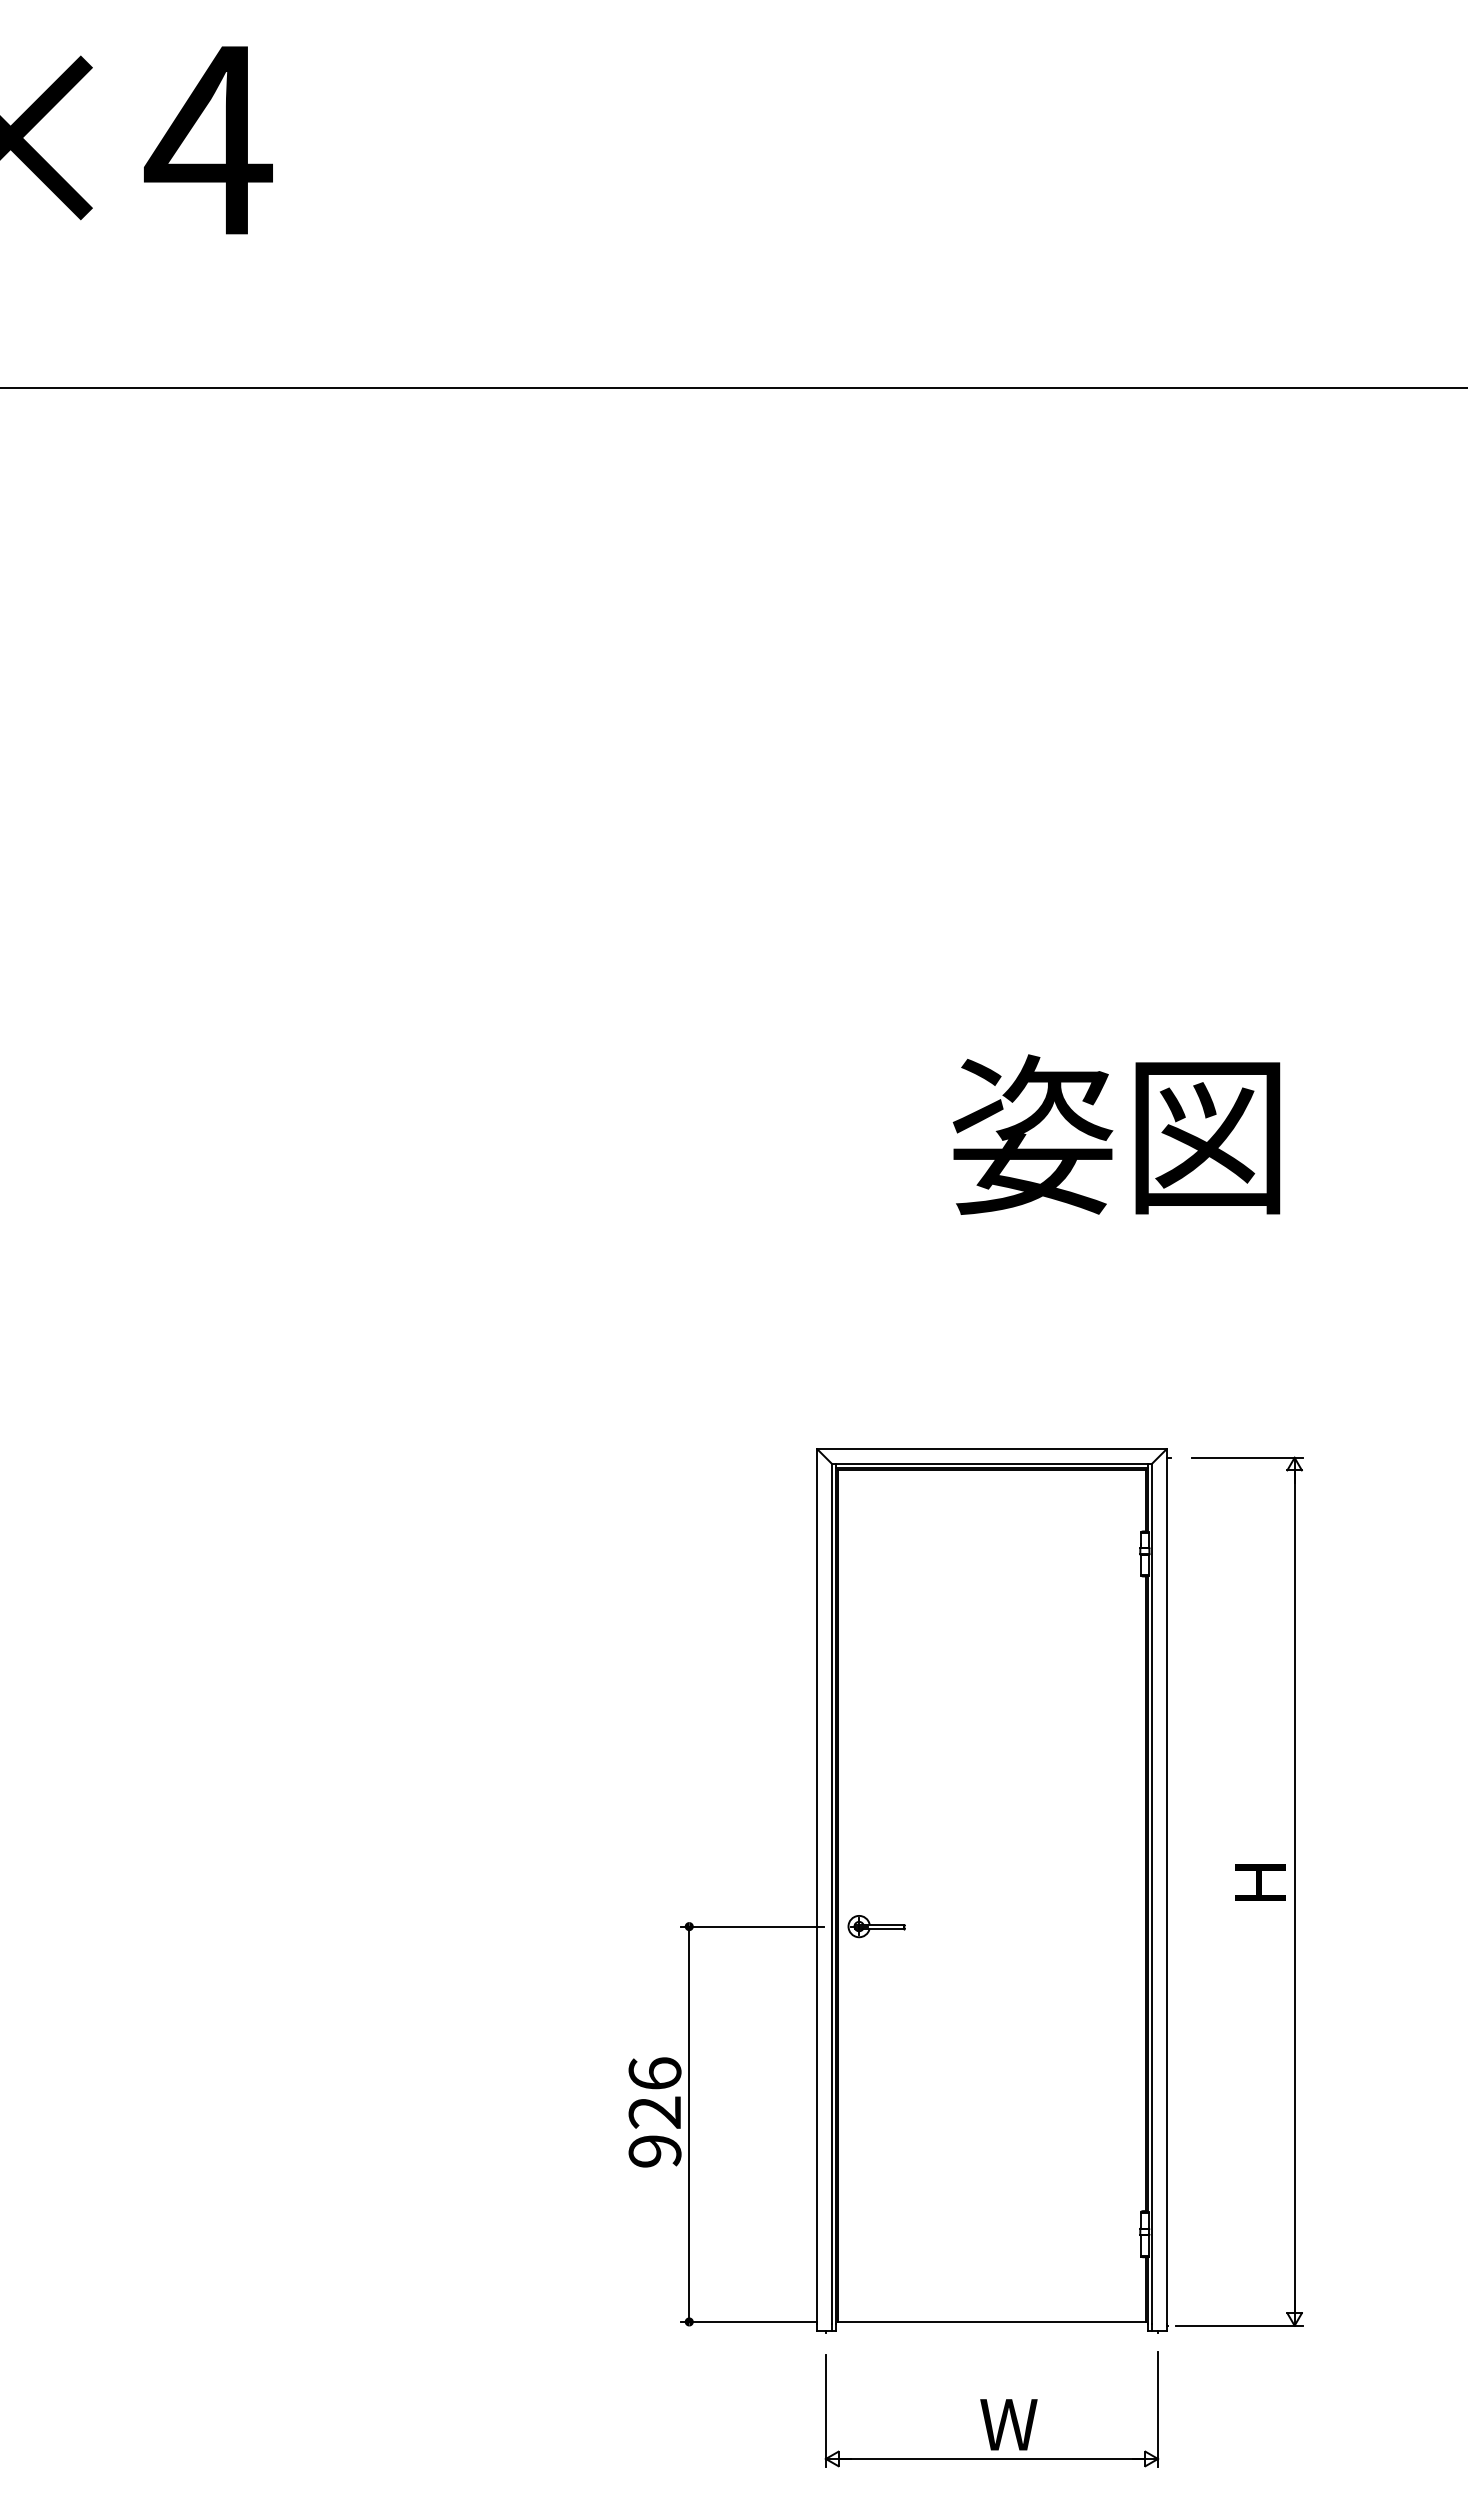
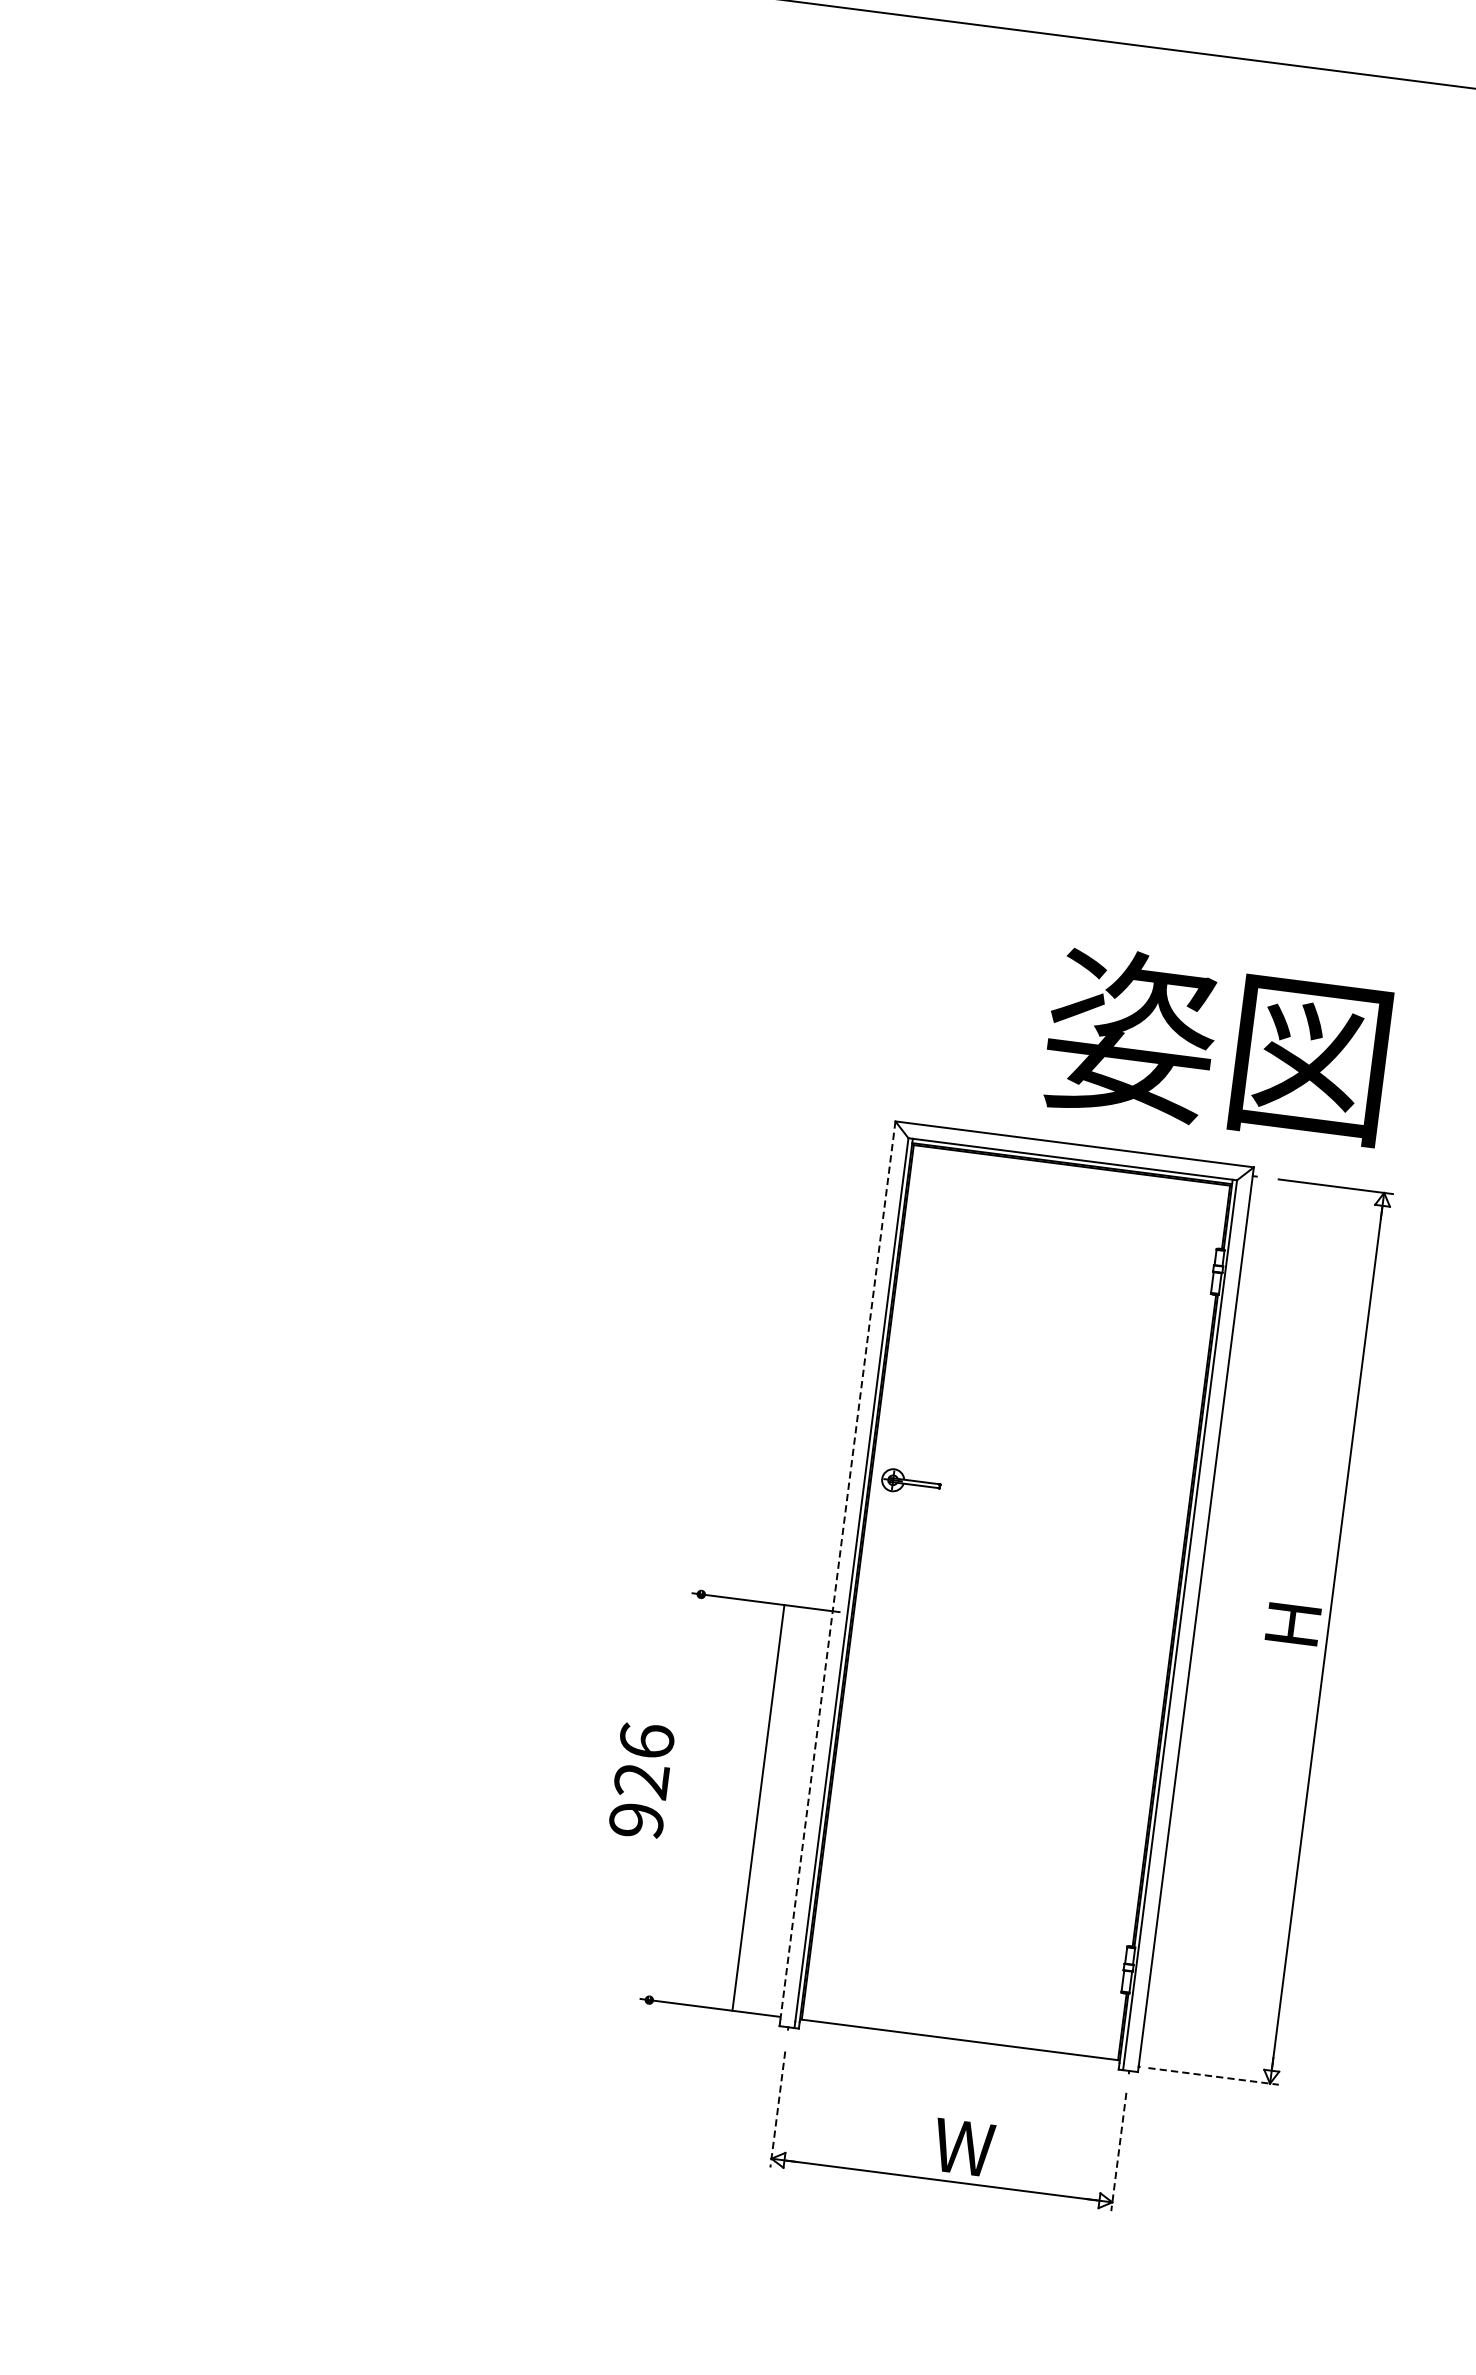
text: (1116, 1134) -> (1217, 1045), moved
line: (817, 1886) -> (838, 1570), solid -> dashed
part: (876, 1926) -> (910, 1482), moved
line: (689, 2123) -> (758, 1807), moved
line: (1239, 2325) -> (1213, 2076), solid -> dashed
line: (1158, 2409) -> (1119, 2151), solid -> dashed
line: (825, 2411) -> (777, 2109), solid -> dashed

